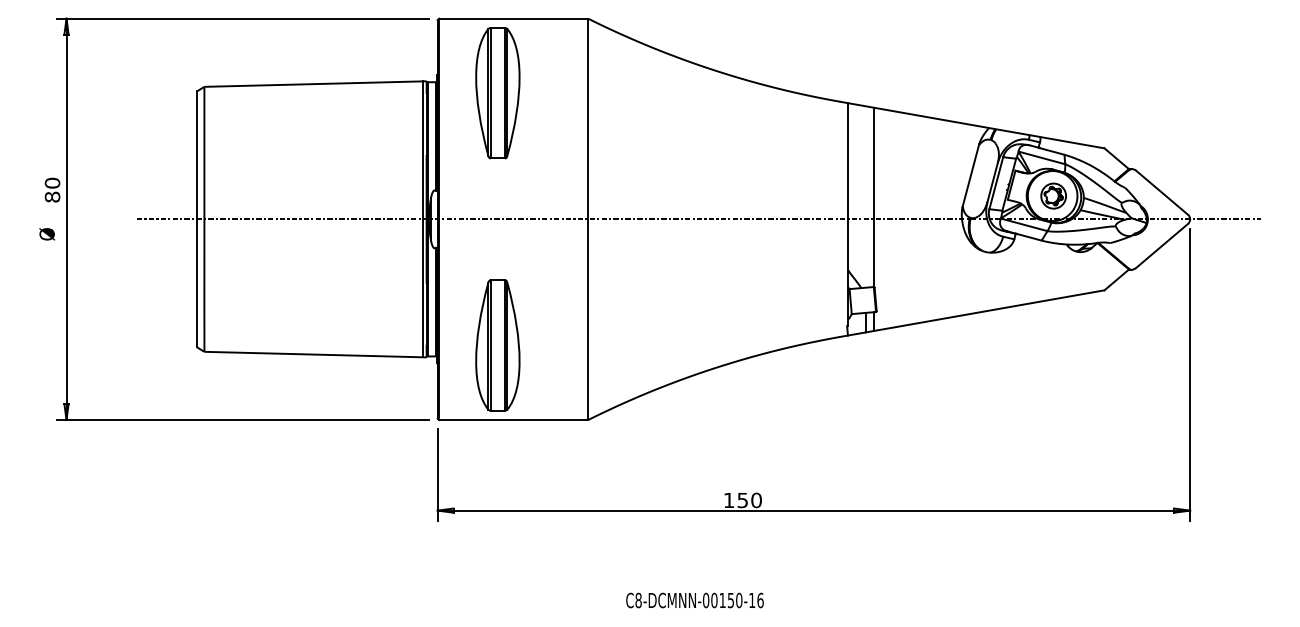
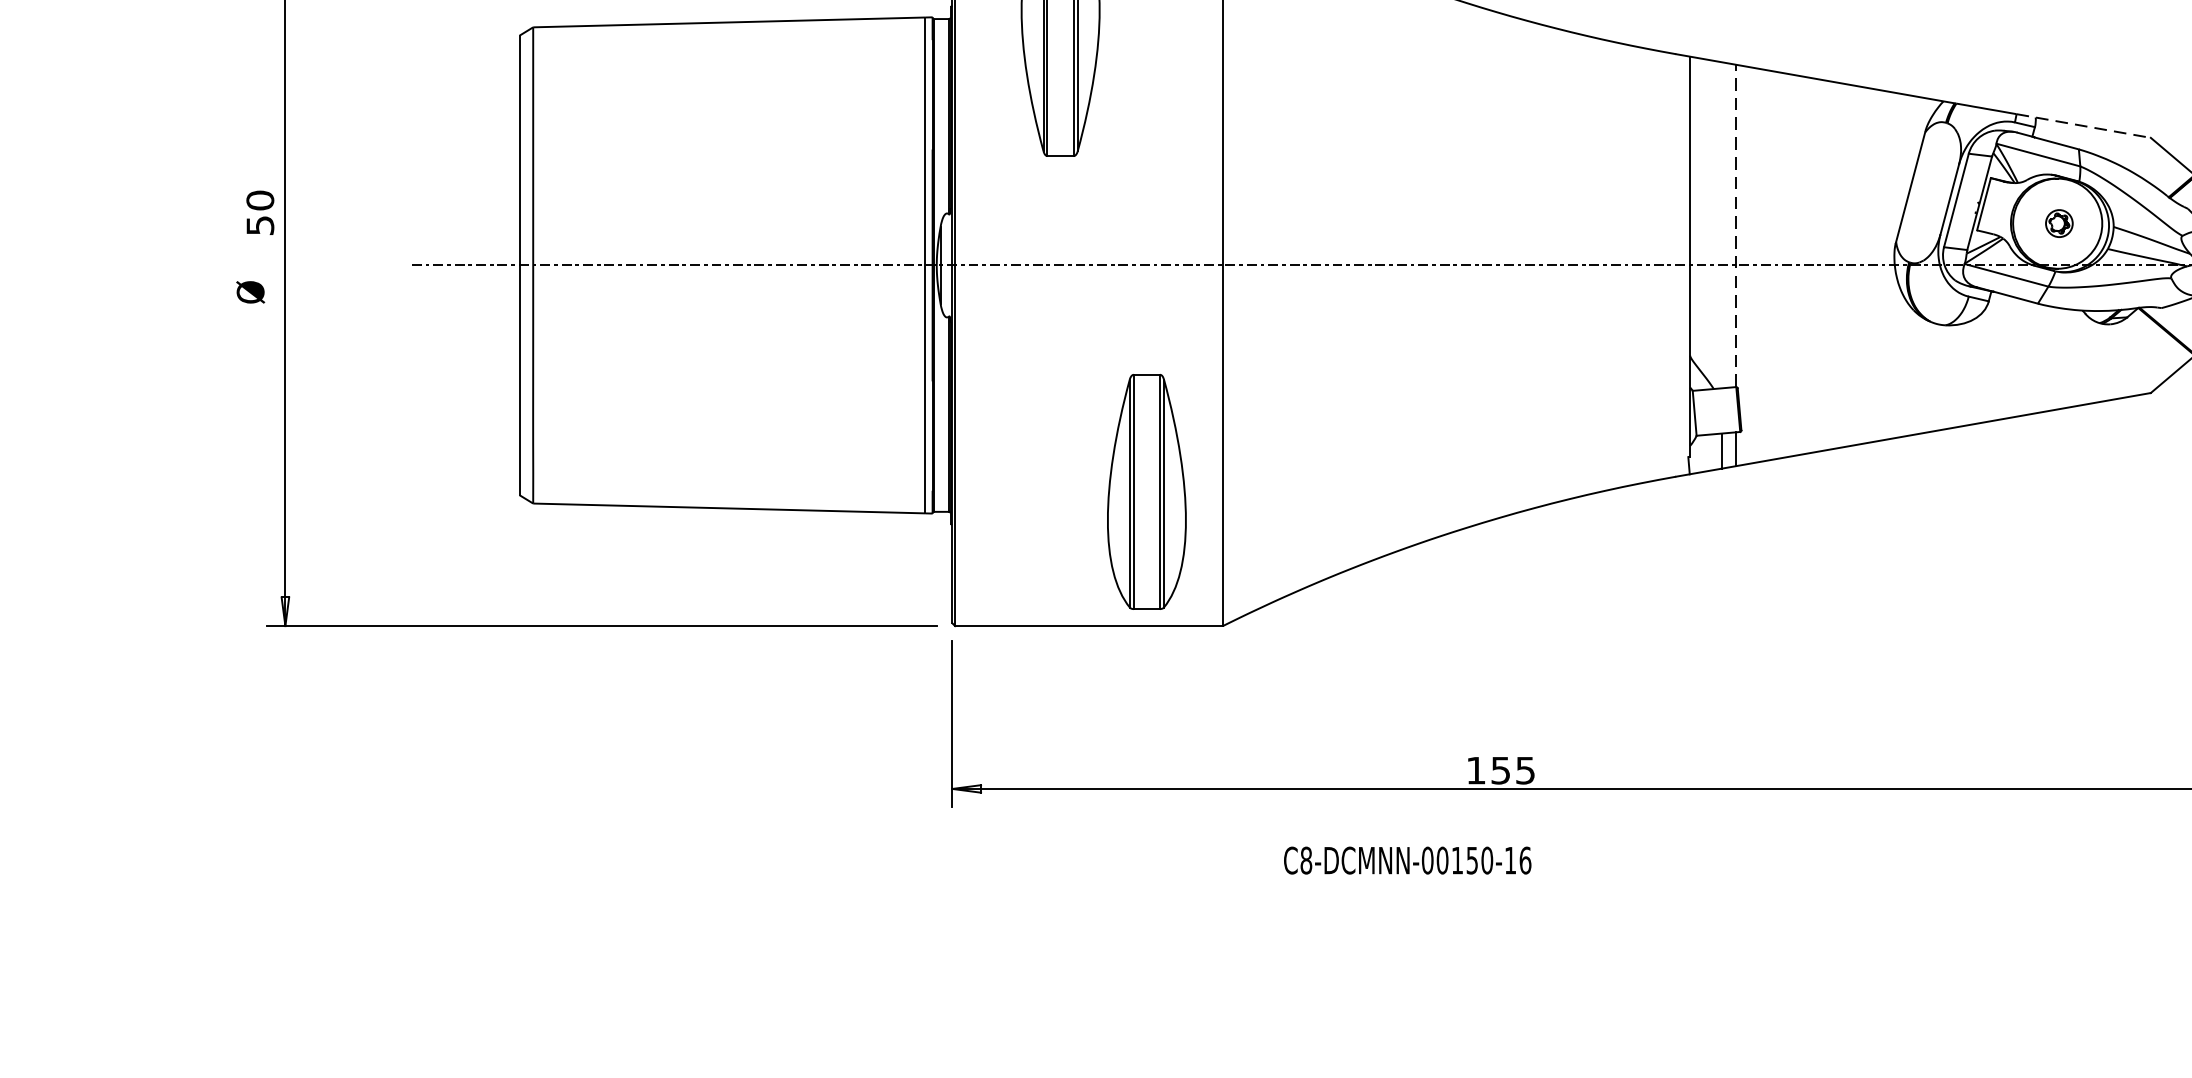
line: (1067, 141) -> (2084, 125), solid -> dashed
part: (1053, 195) -> (2059, 222), size x0.6
text: (52, 196) -> (260, 224), 80 -> 50
line: (873, 197) -> (1735, 226), solid -> dashed
part: (497, 345) -> (1146, 492), moved
text: (756, 500) -> (1525, 770), 150 -> 155
text: (694, 600) -> (1406, 860), moved

